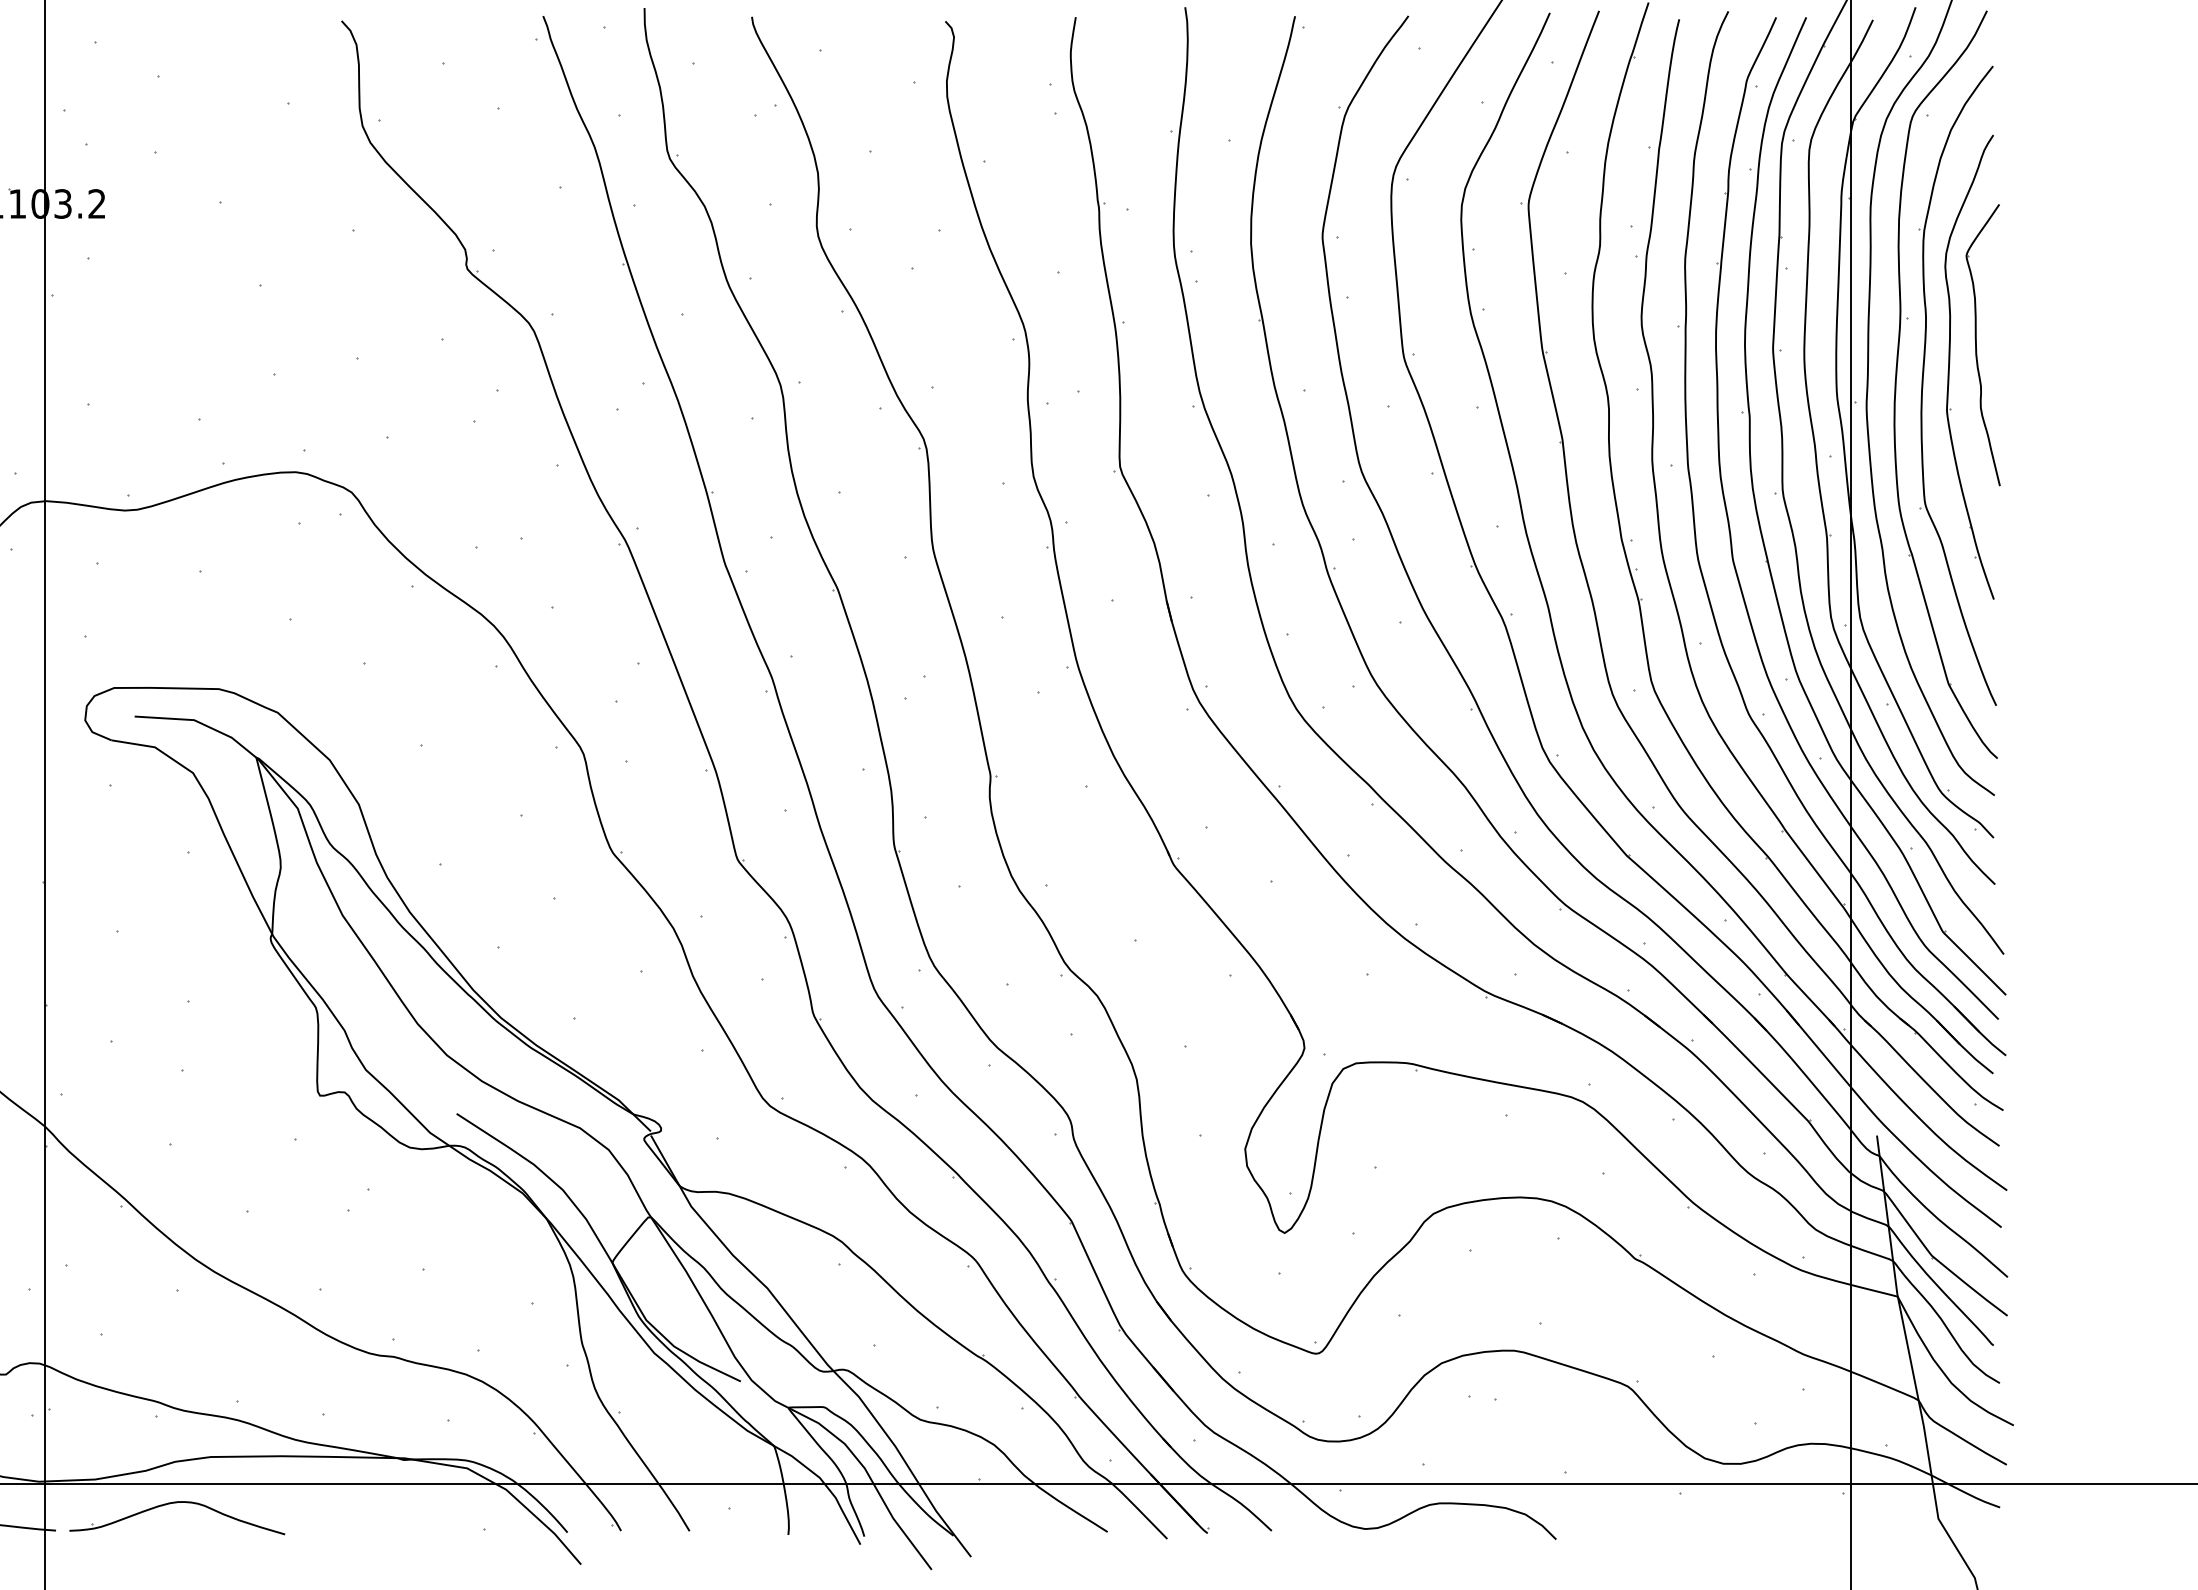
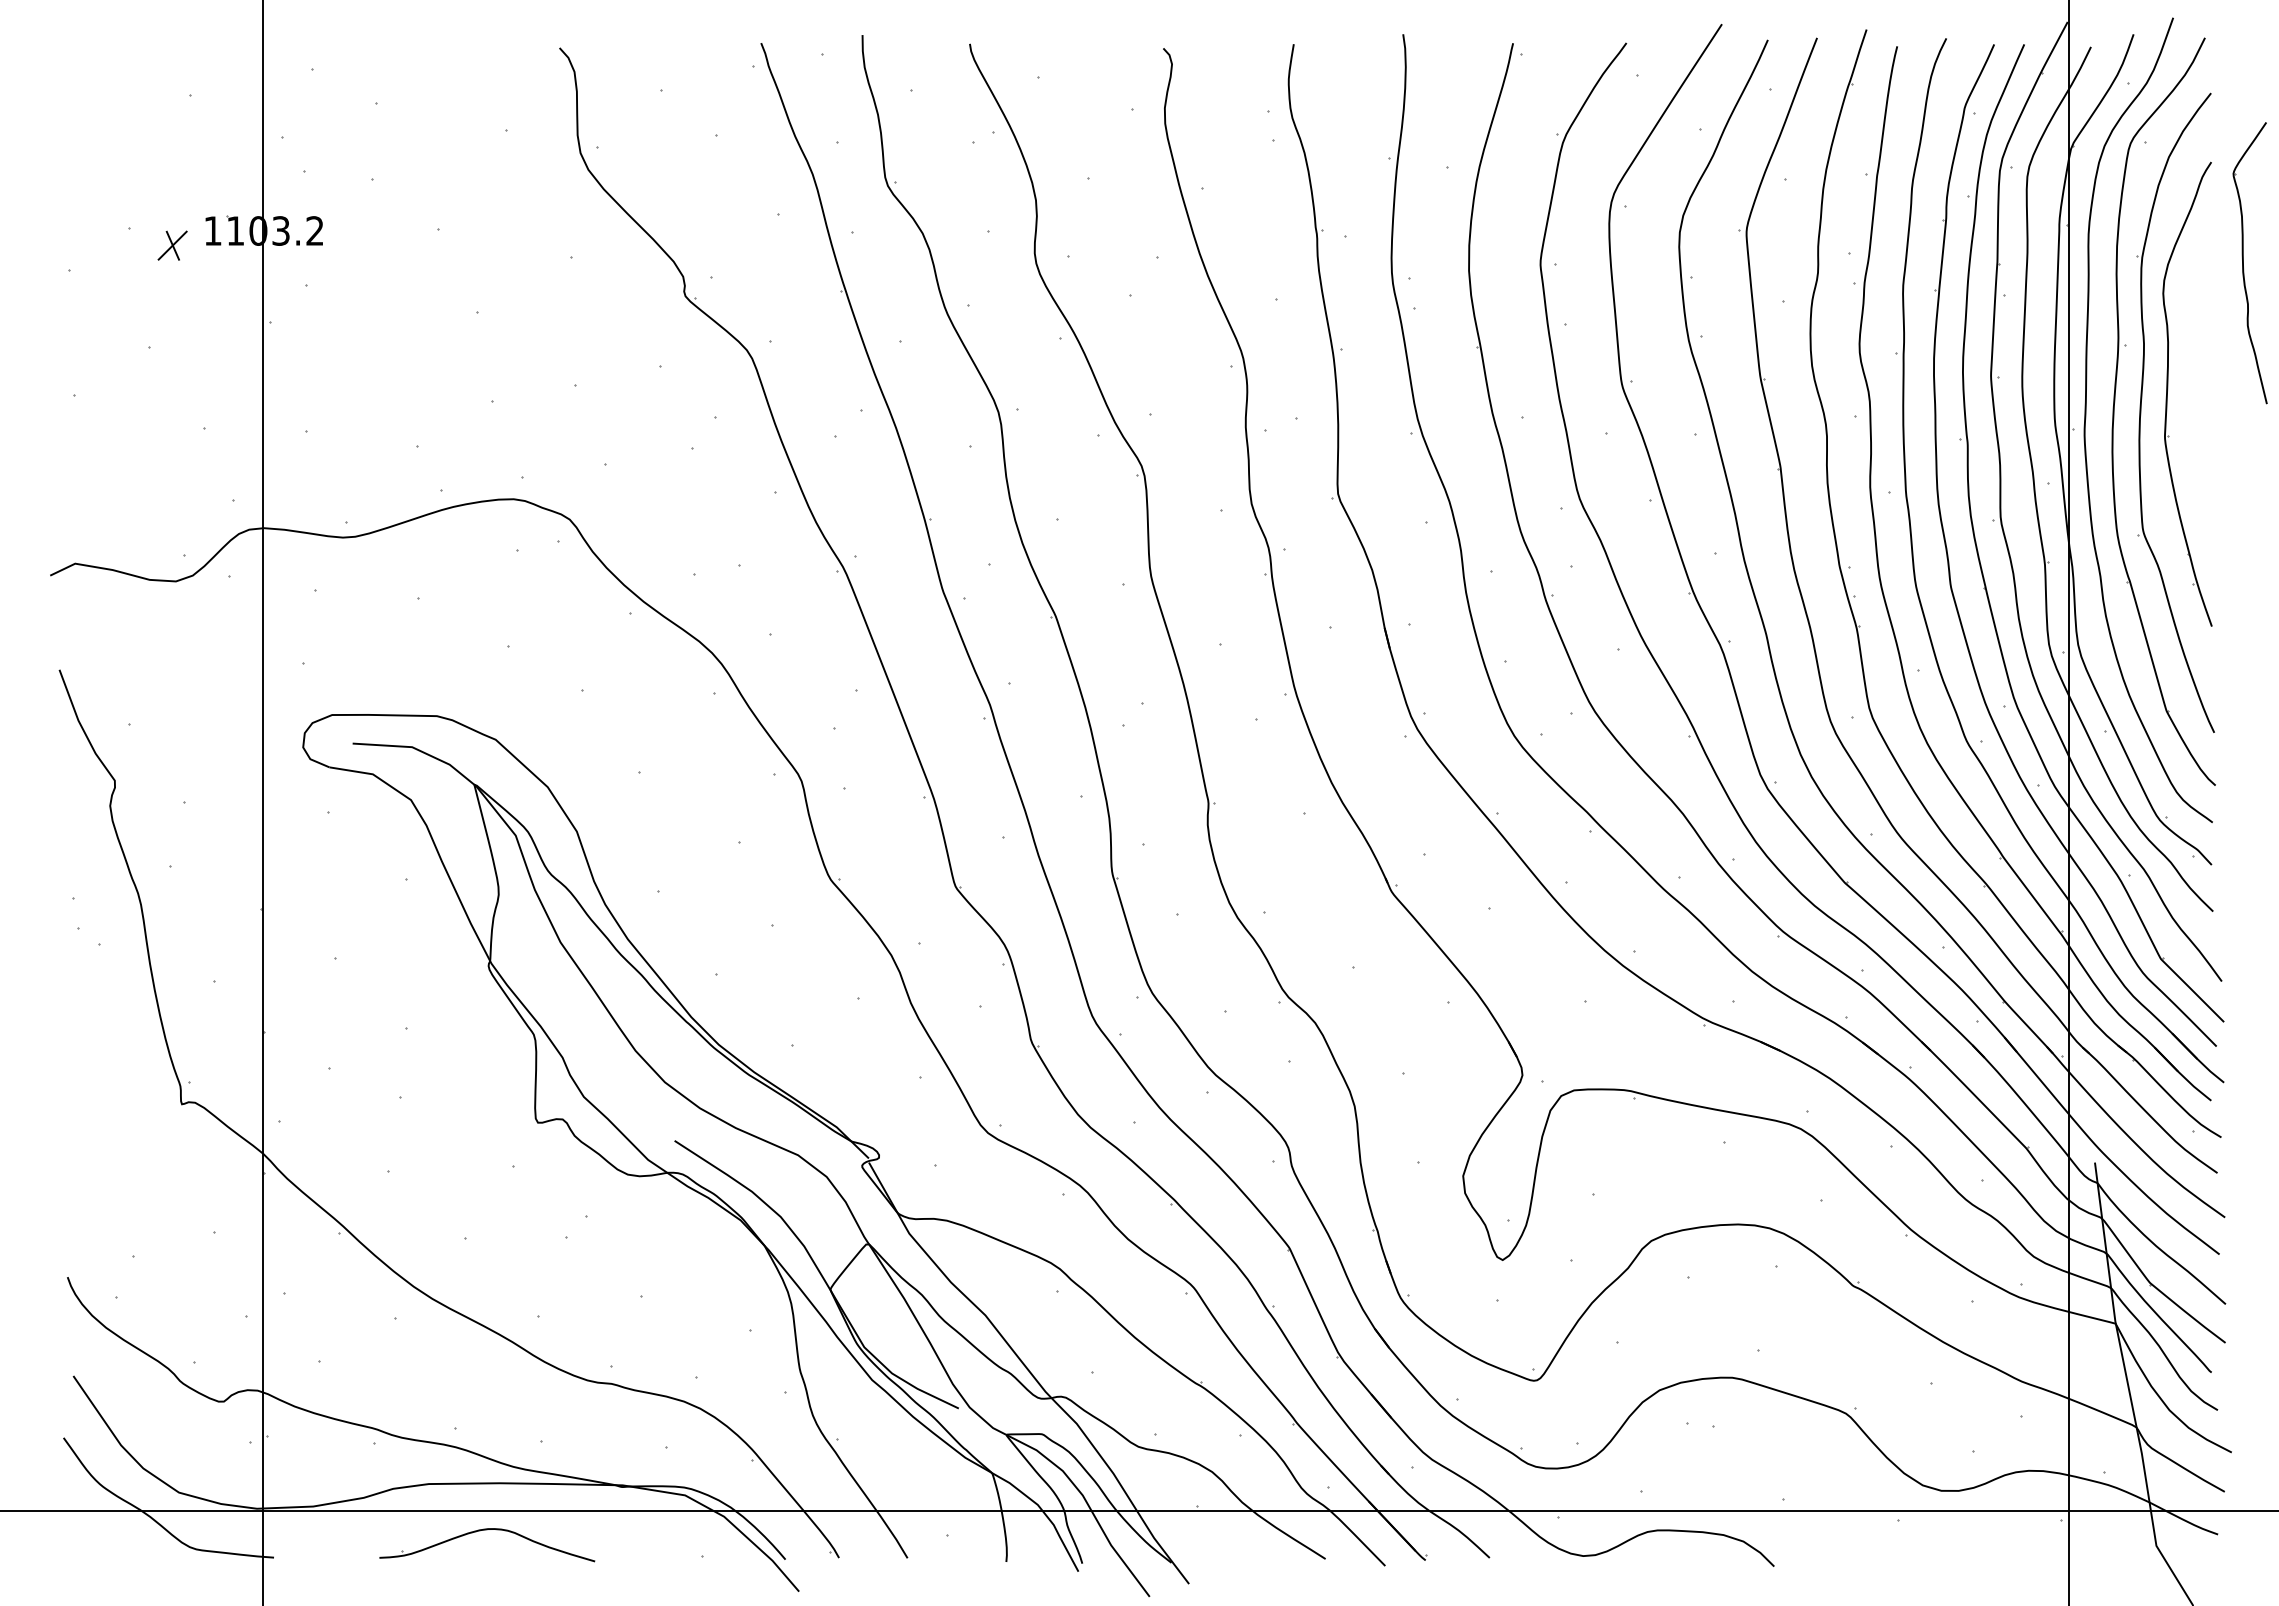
part: (1982, 345) -> (2249, 263), moved
part: (177, 1503) -> (487, 1530), moved

